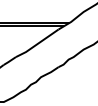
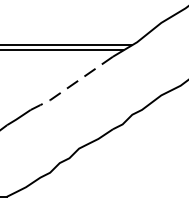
line: (36, 44) -> (70, 85), solid -> dashed

